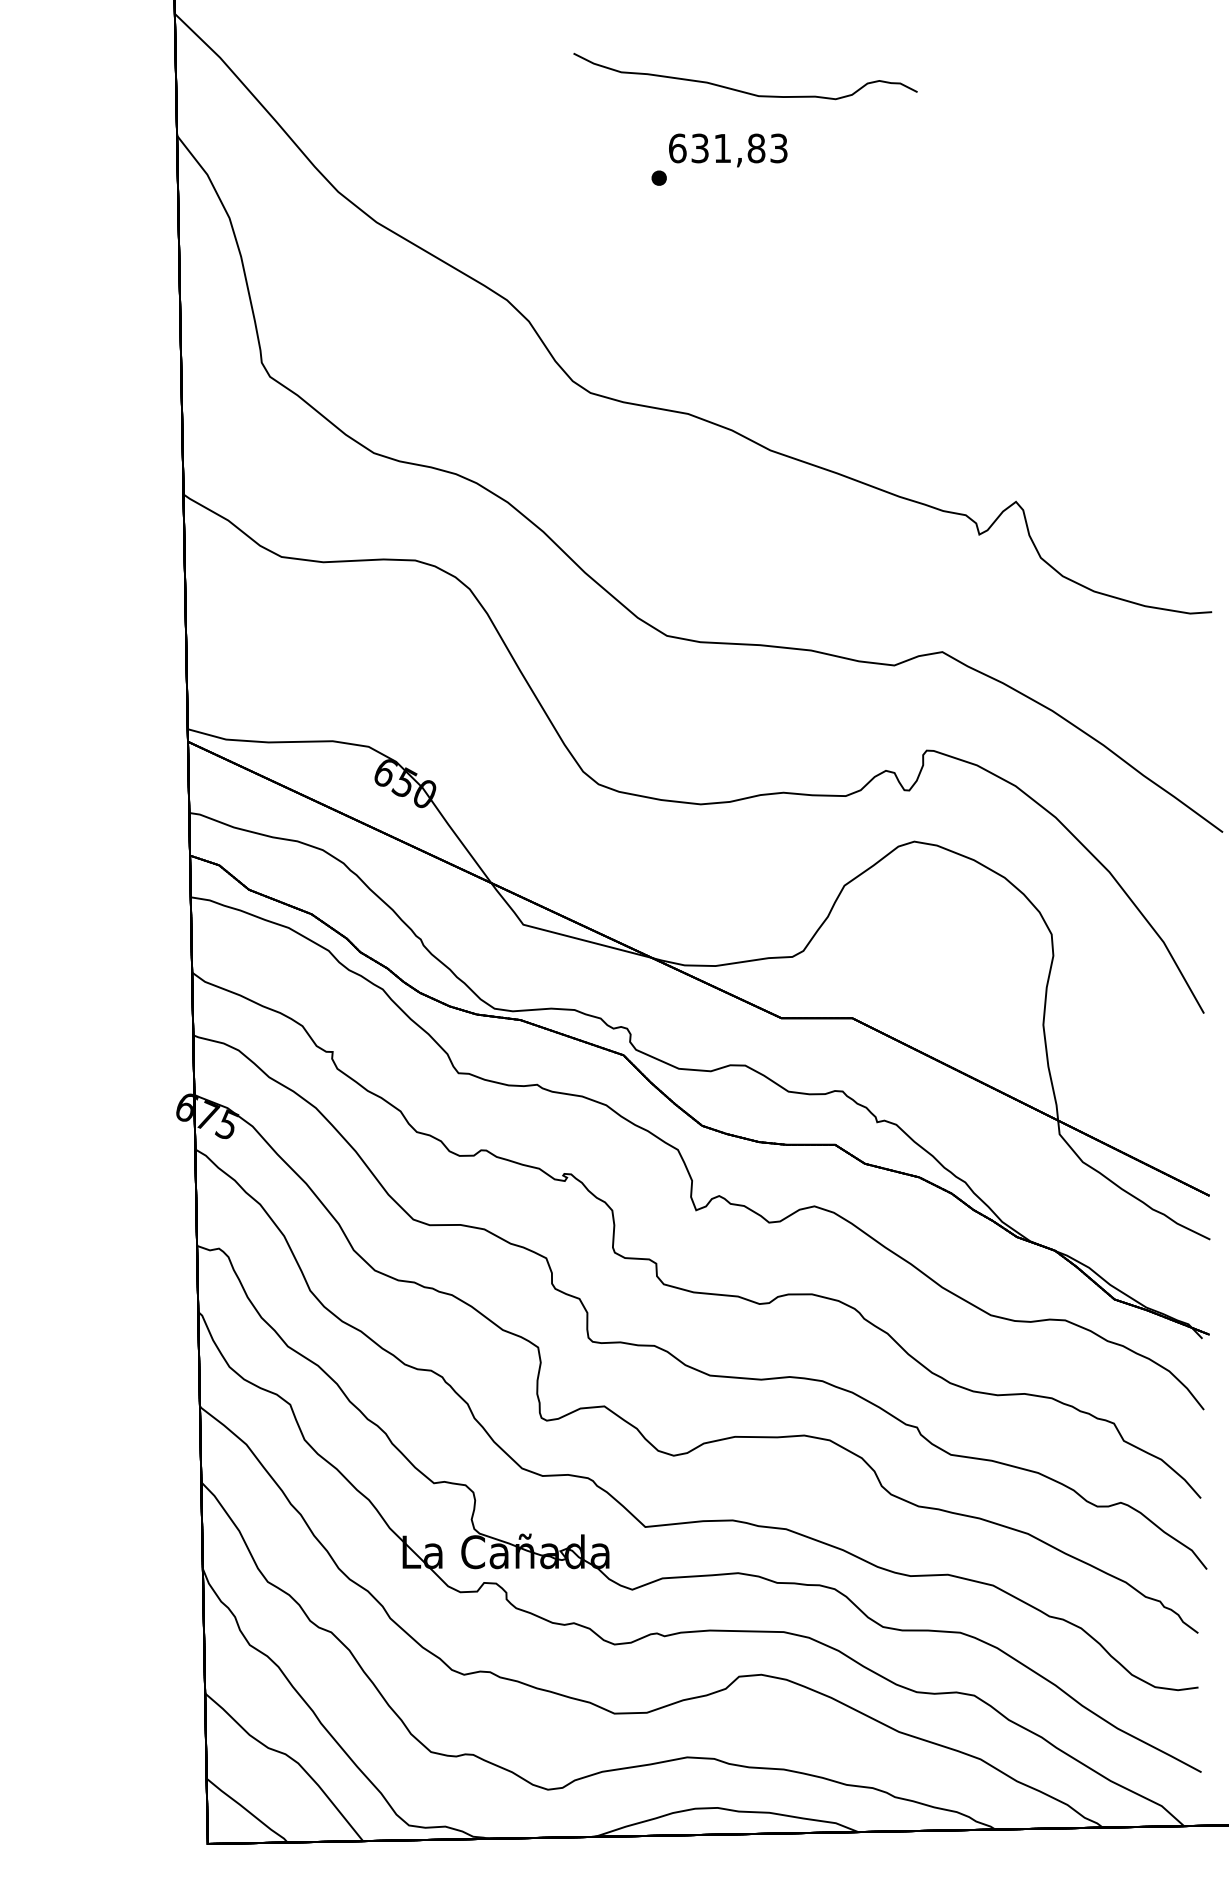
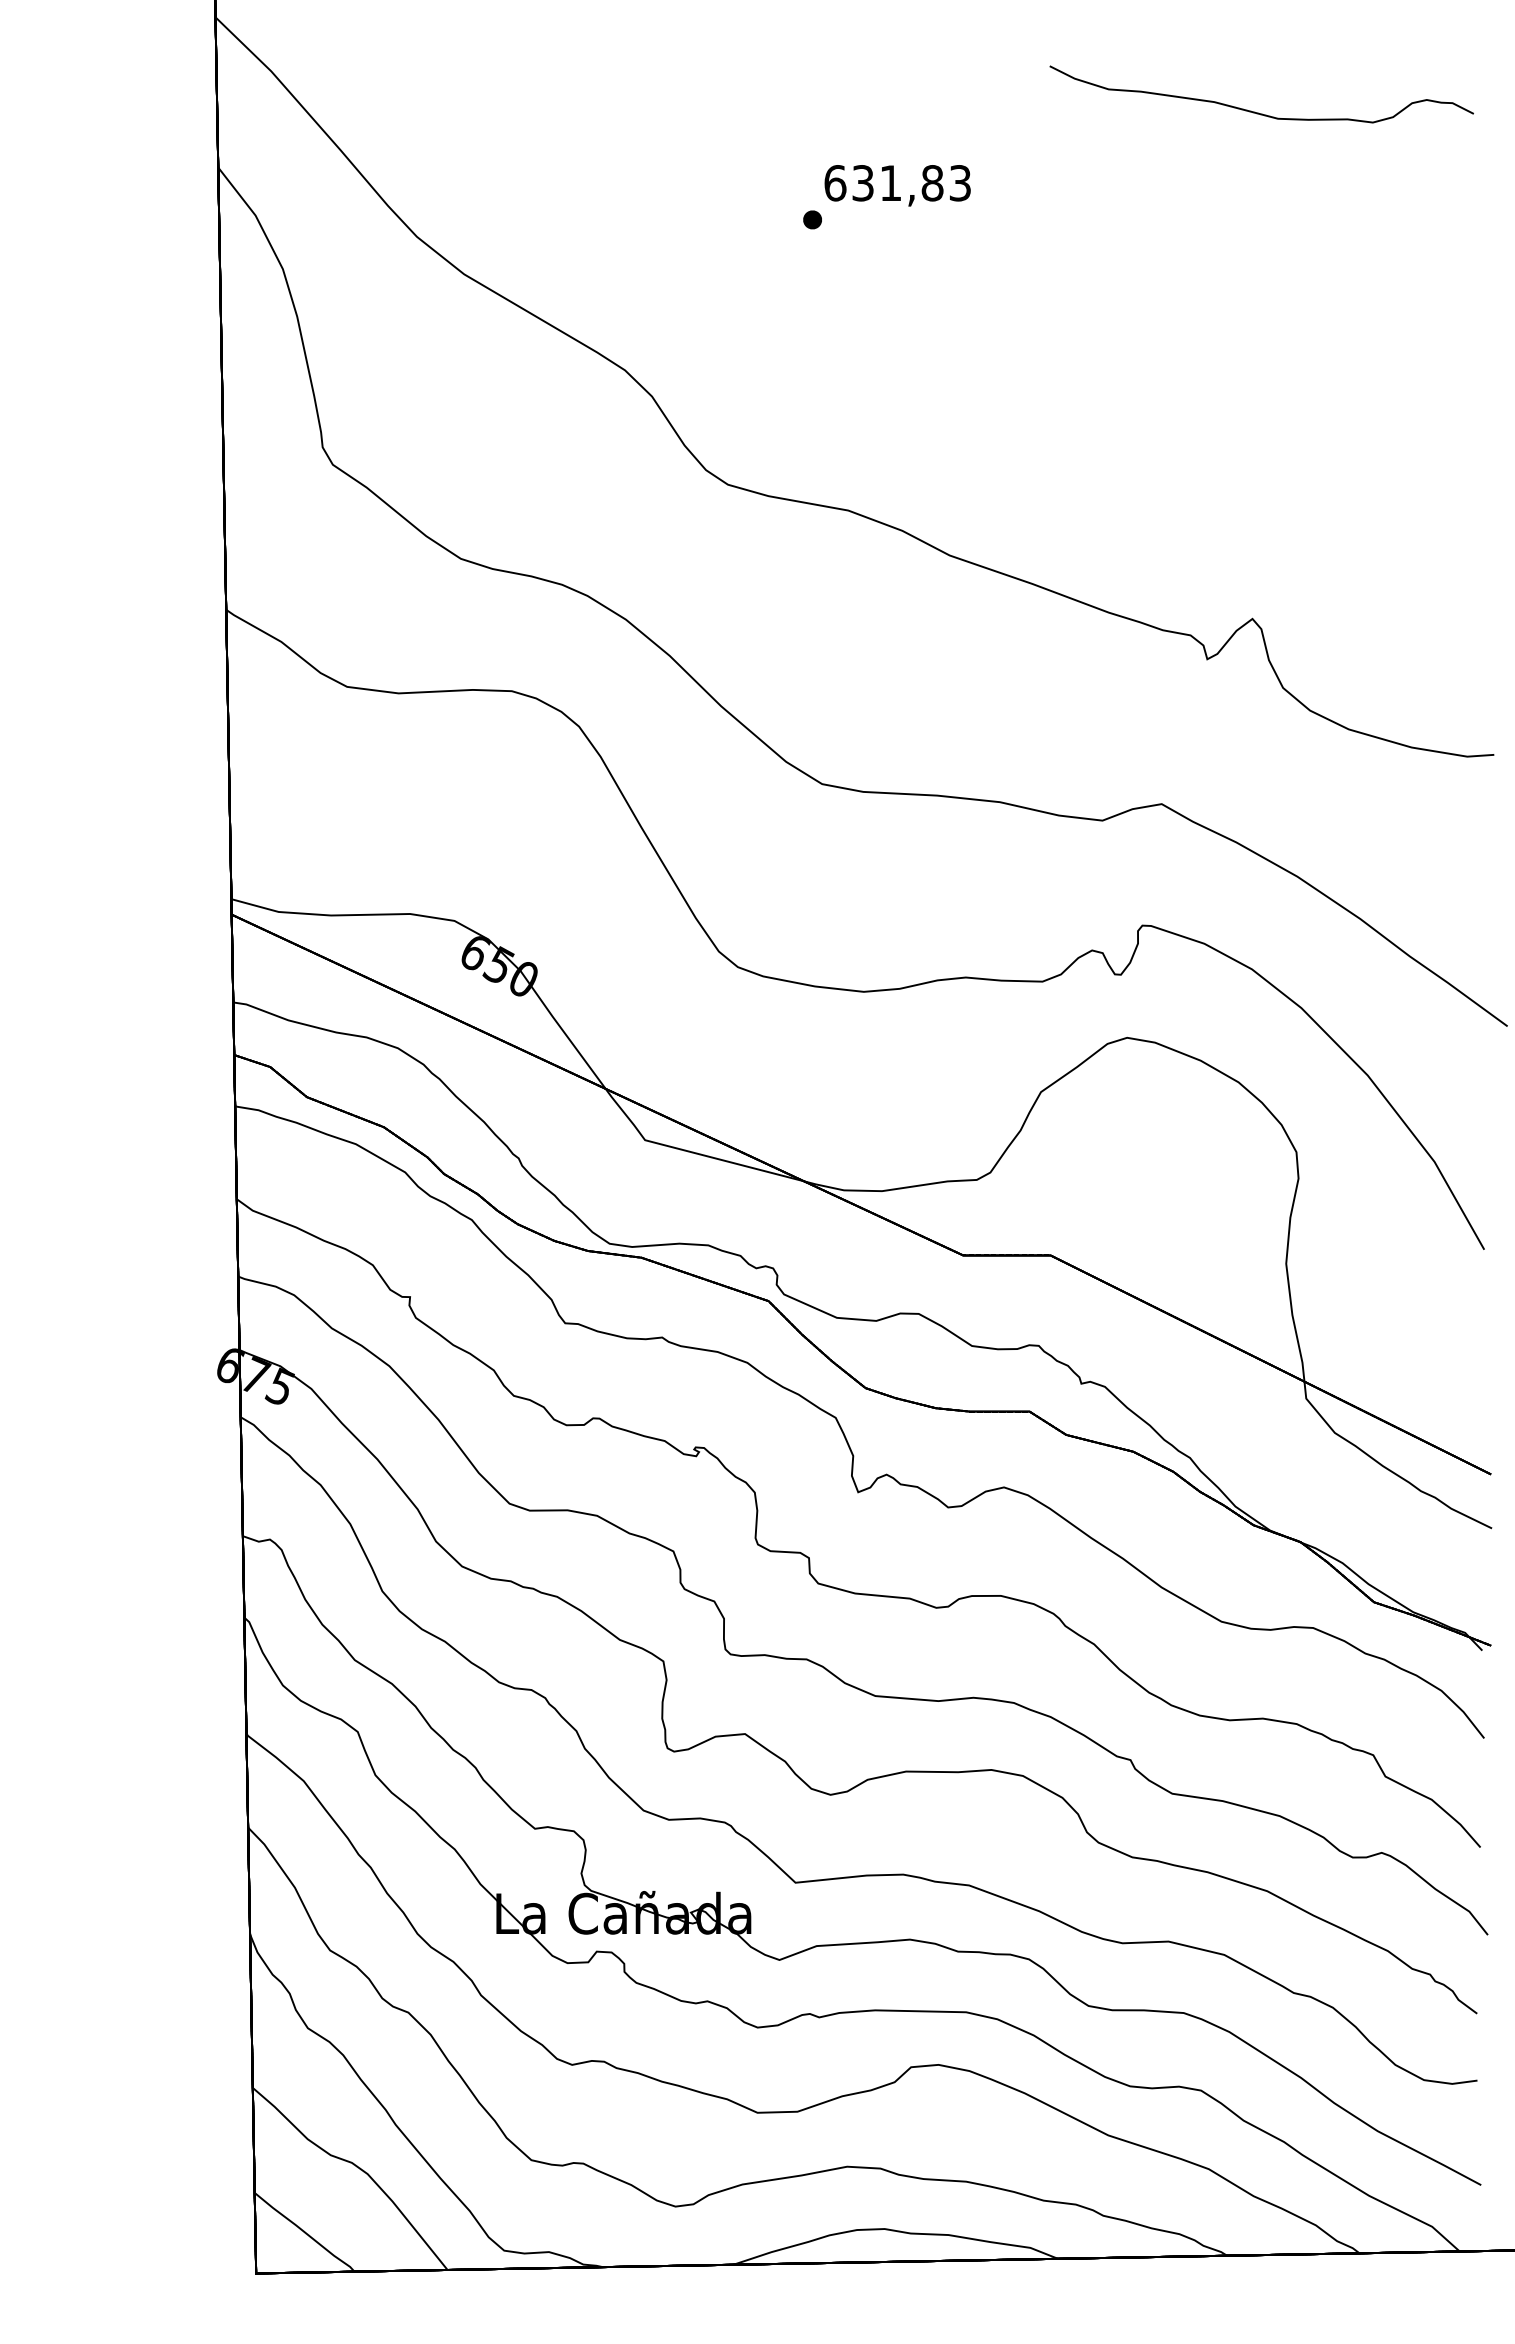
part: (741, 90) -> (1256, 111), moved

